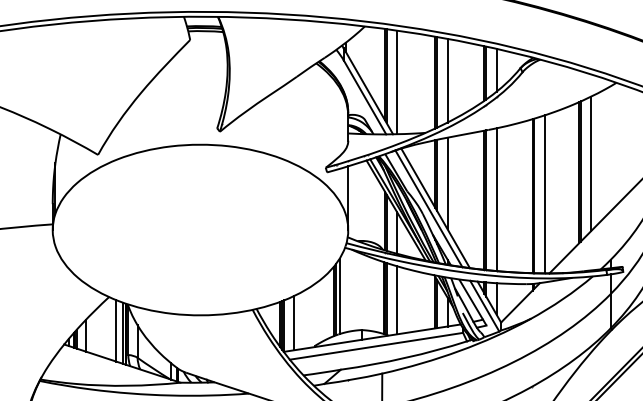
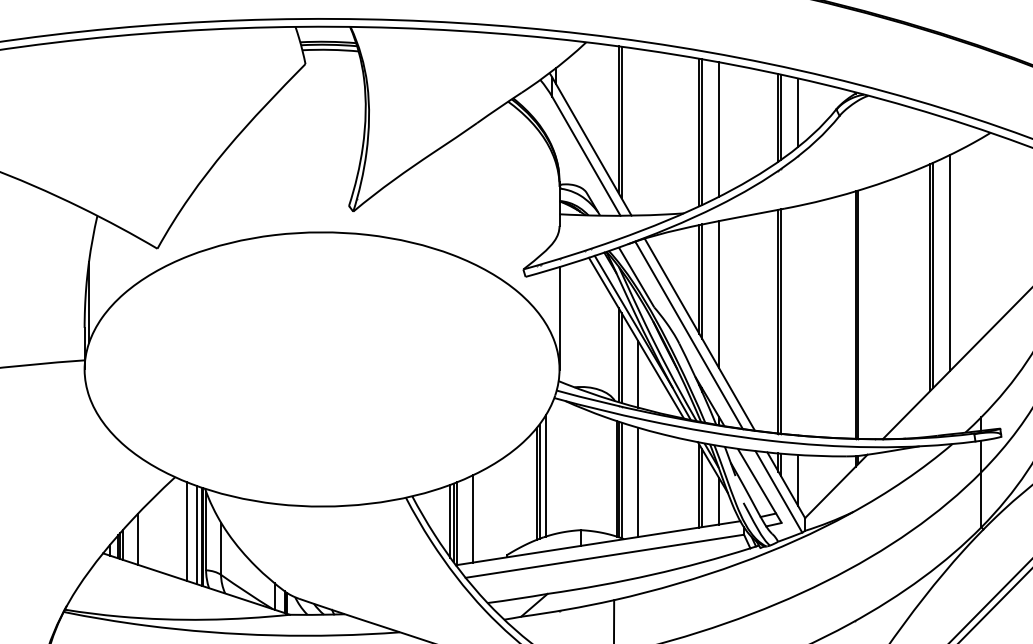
line: (397, 82) -> (638, 132), removed
line: (544, 194) -> (874, 312), removed
line: (496, 199) -> (797, 320), removed

